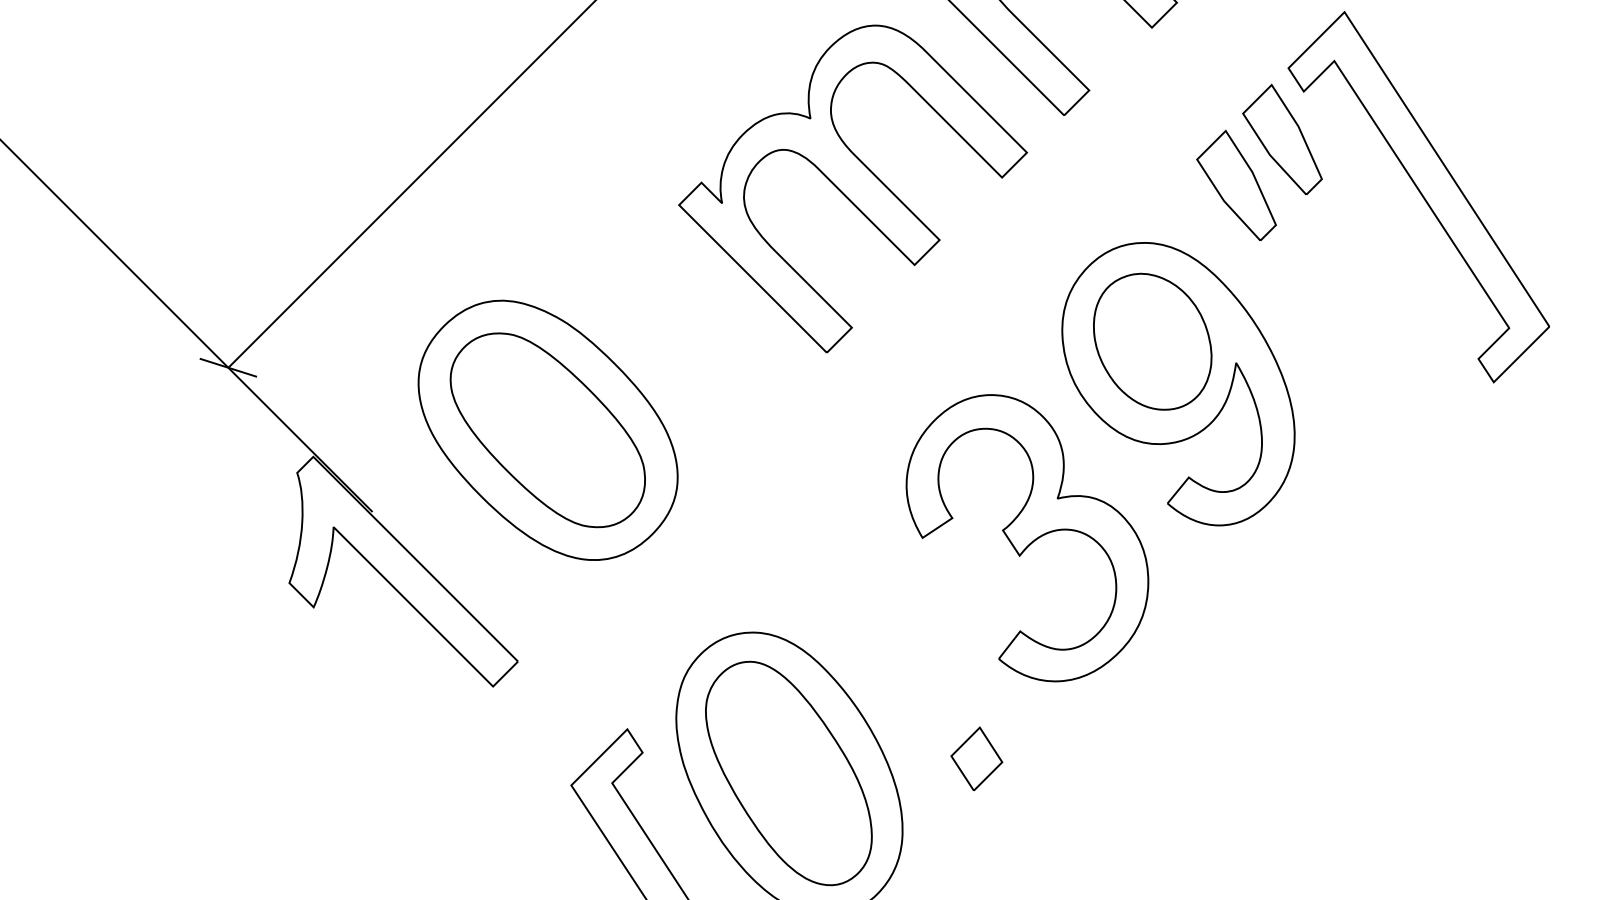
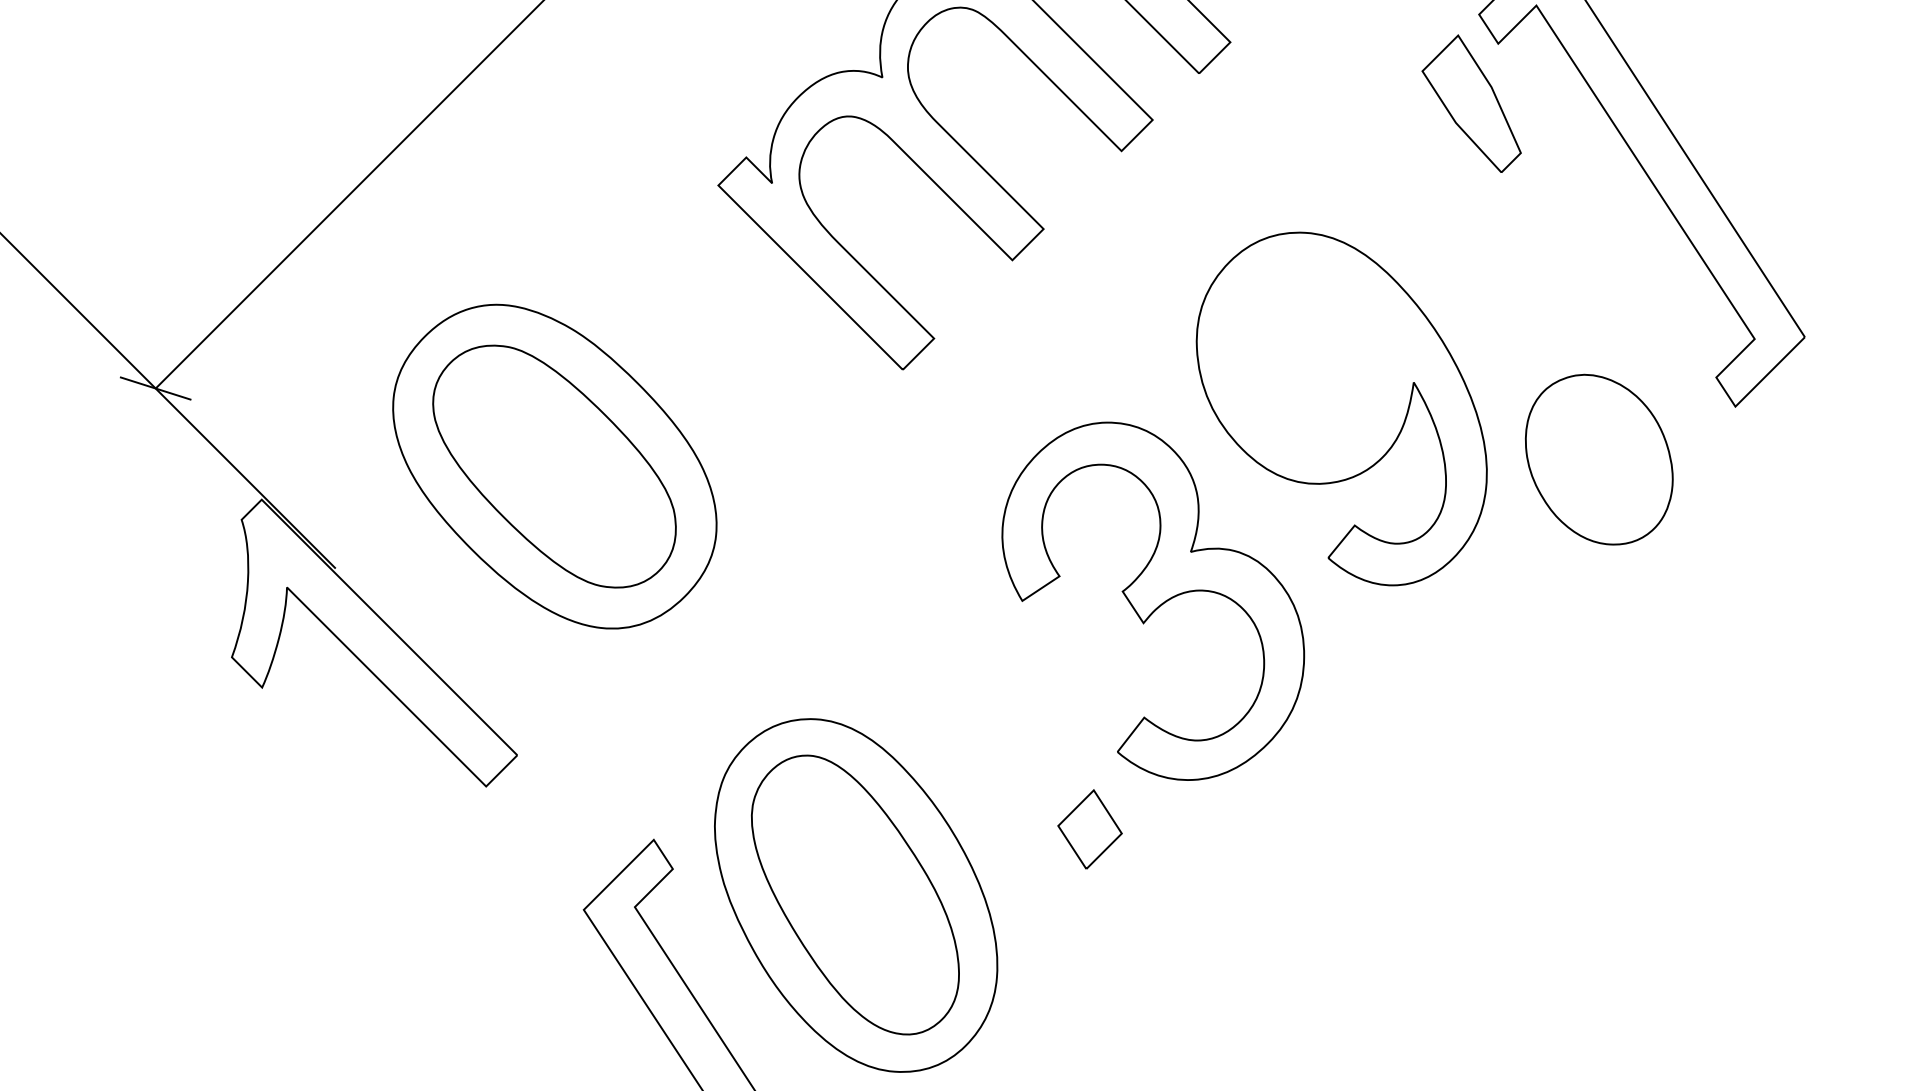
part: (1236, 184) -> (1414, 159), removed
part: (1152, 341) -> (1598, 459), moved
part: (976, 758) -> (1089, 828), moved

